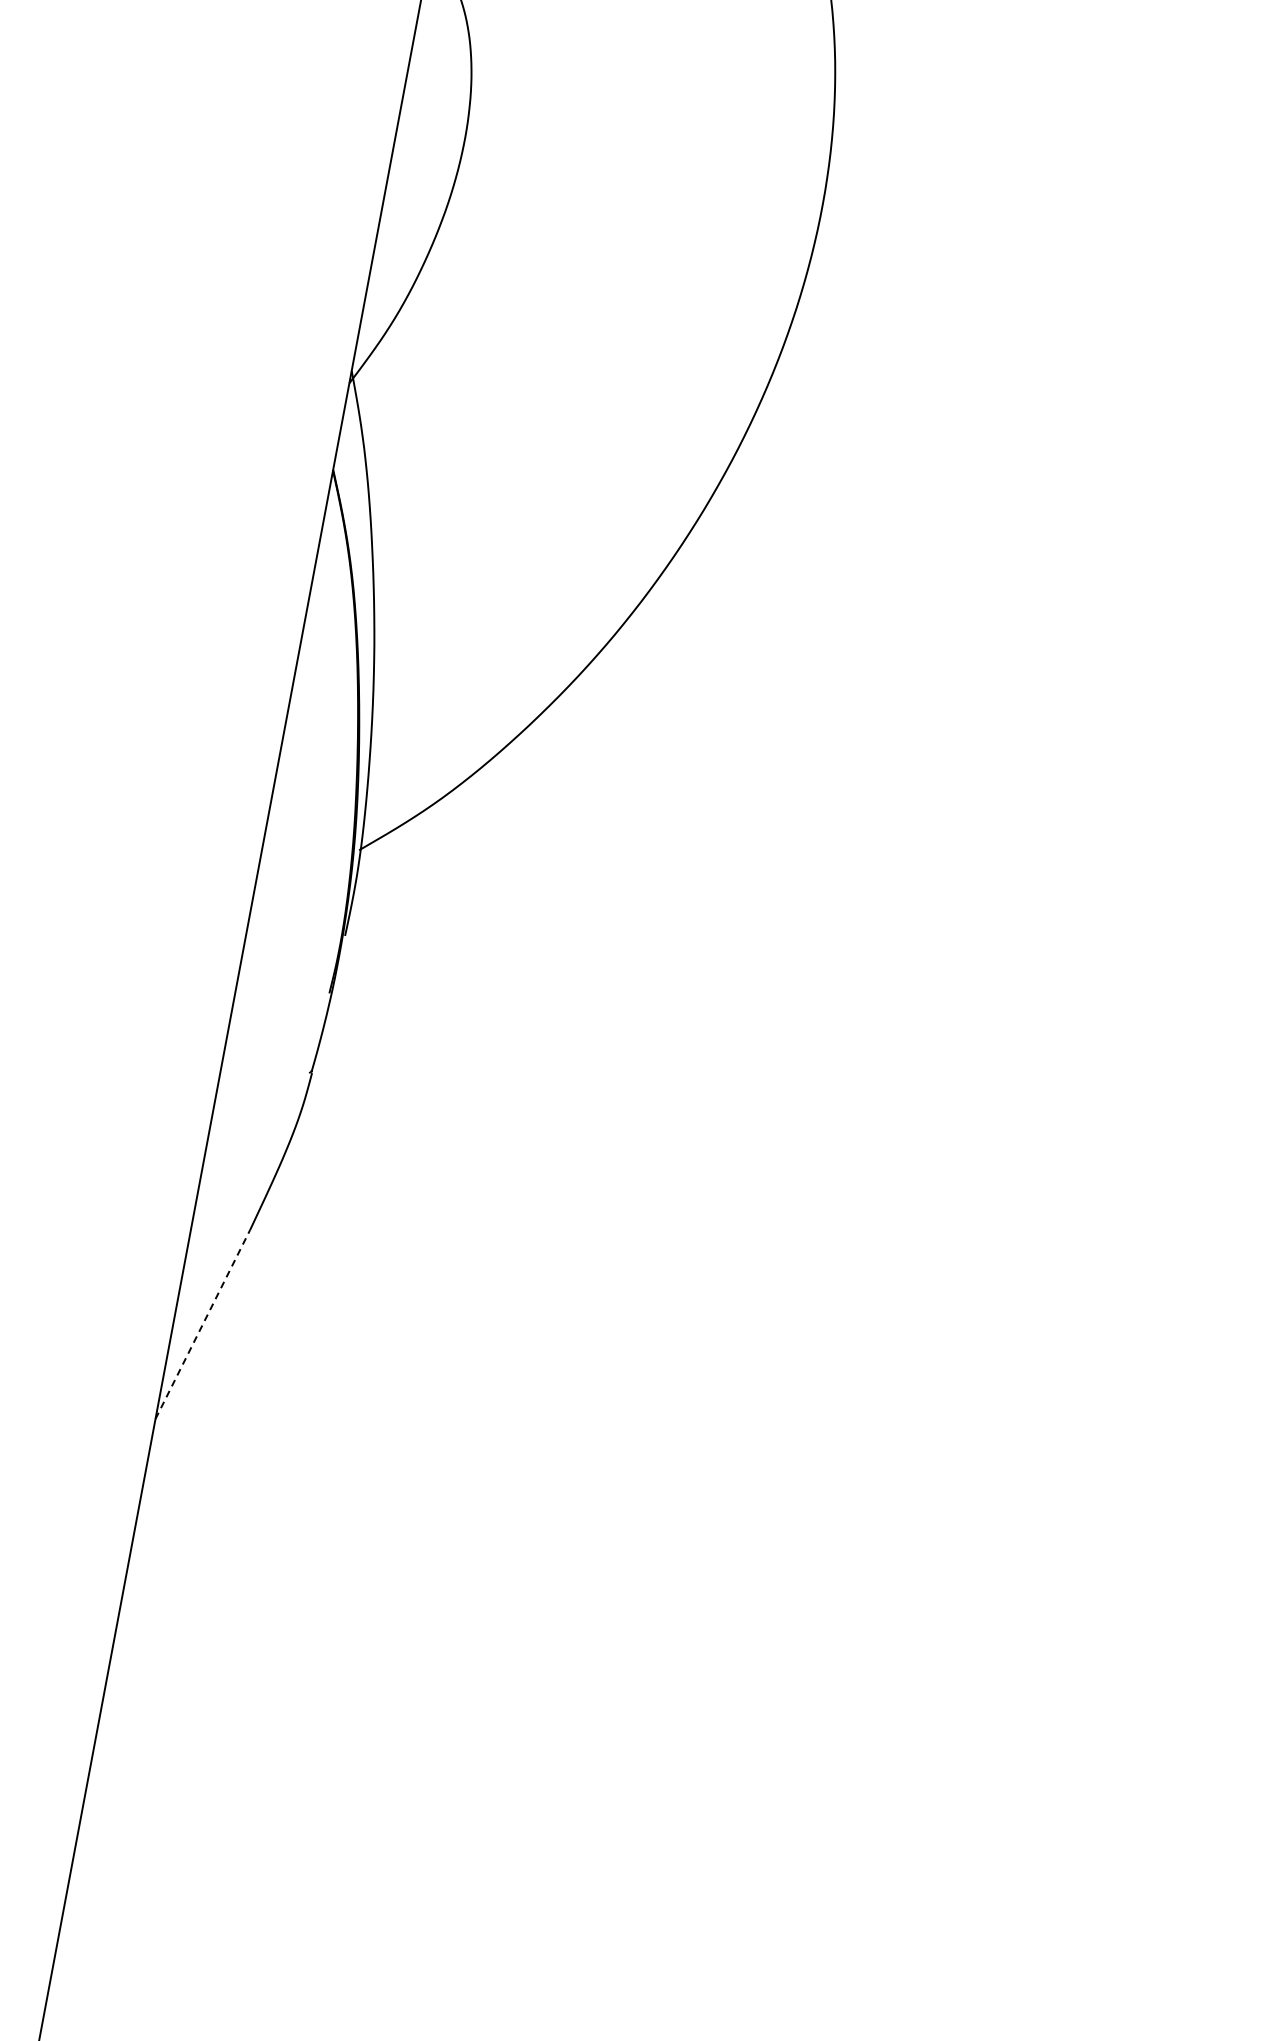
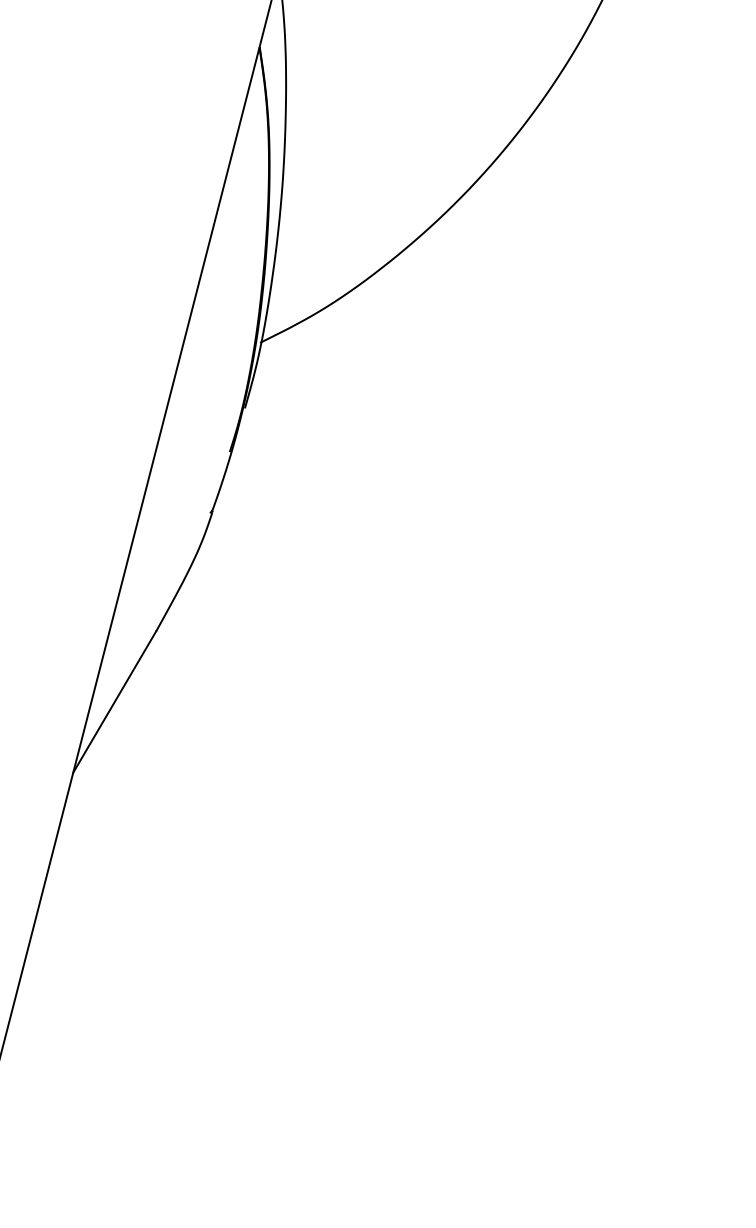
line: (202, 1324) -> (114, 701), dashed -> solid

